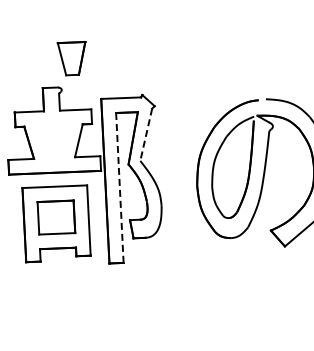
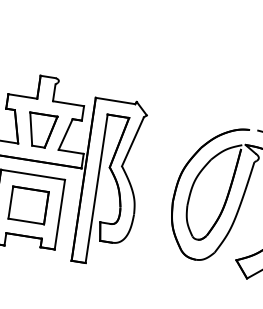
part: (71, 58) -> (40, 130), moved
line: (146, 134) -> (133, 141), dashed -> solid
line: (119, 188) -> (96, 189), dashed -> solid

